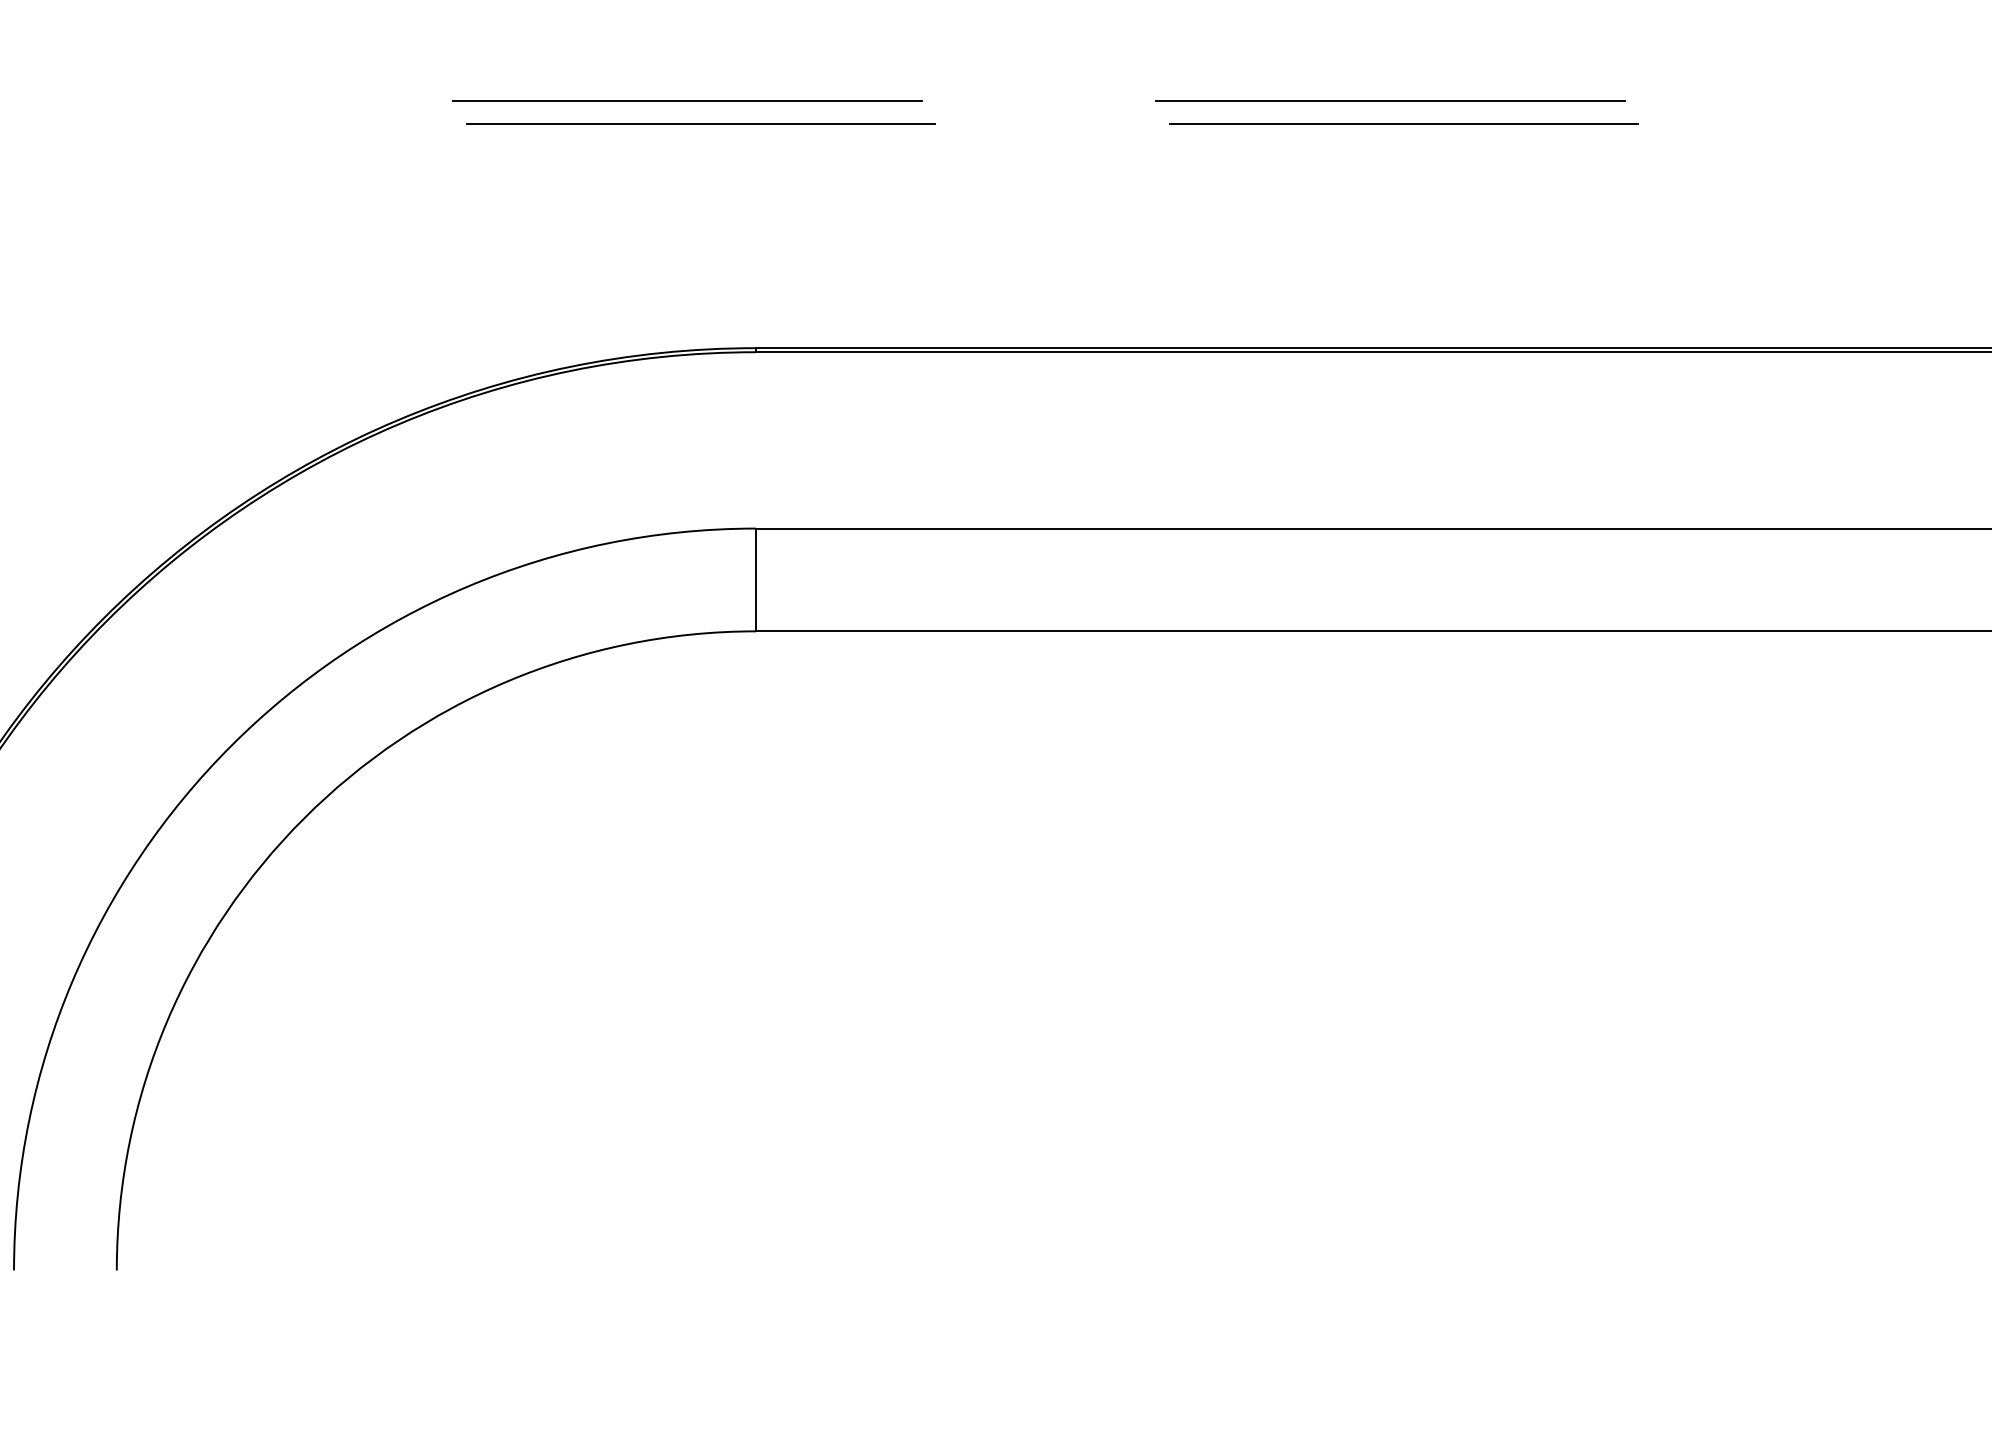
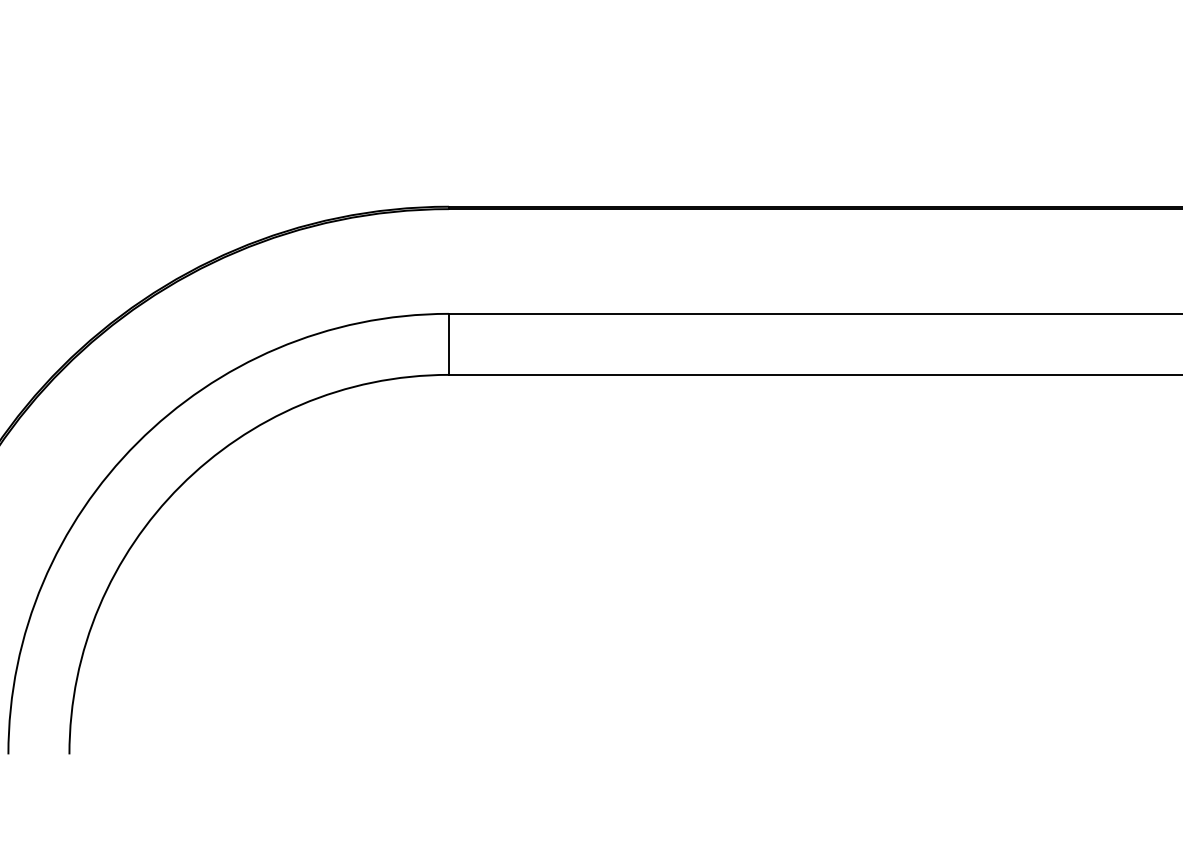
line: (687, 101) -> (408, 60), removed
line: (1390, 101) -> (825, 60), removed
line: (701, 123) -> (416, 73), removed
line: (1403, 123) -> (833, 73), removed

